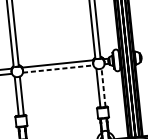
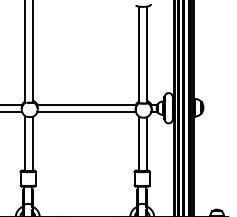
line: (58, 68) -> (87, 111), dashed -> solid
line: (103, 88) -> (146, 144), dashed -> solid

